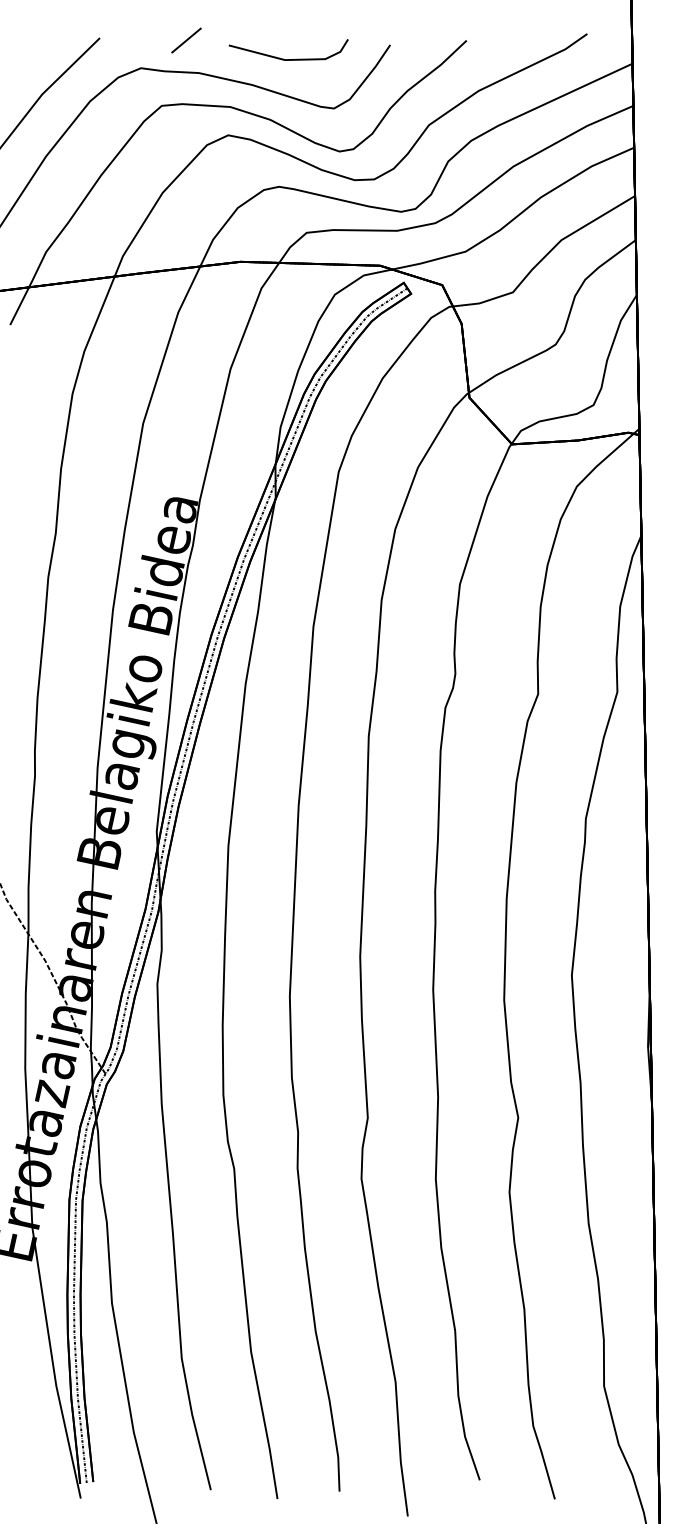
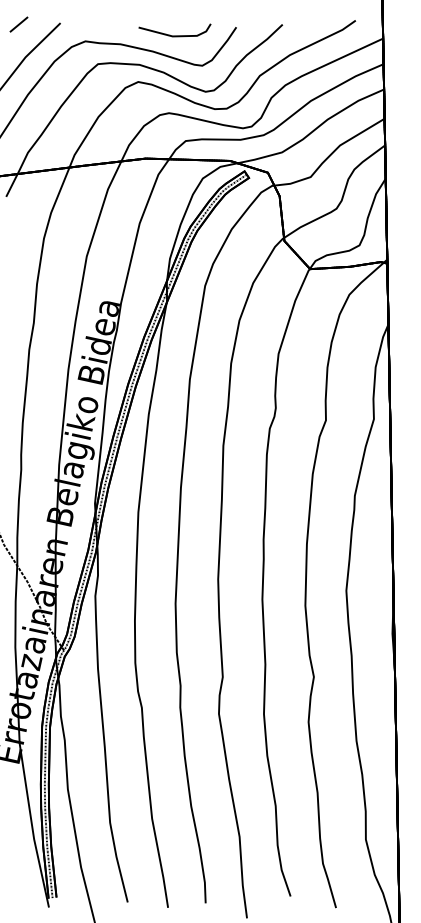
line: (185, 40) -> (18, 24), moved

